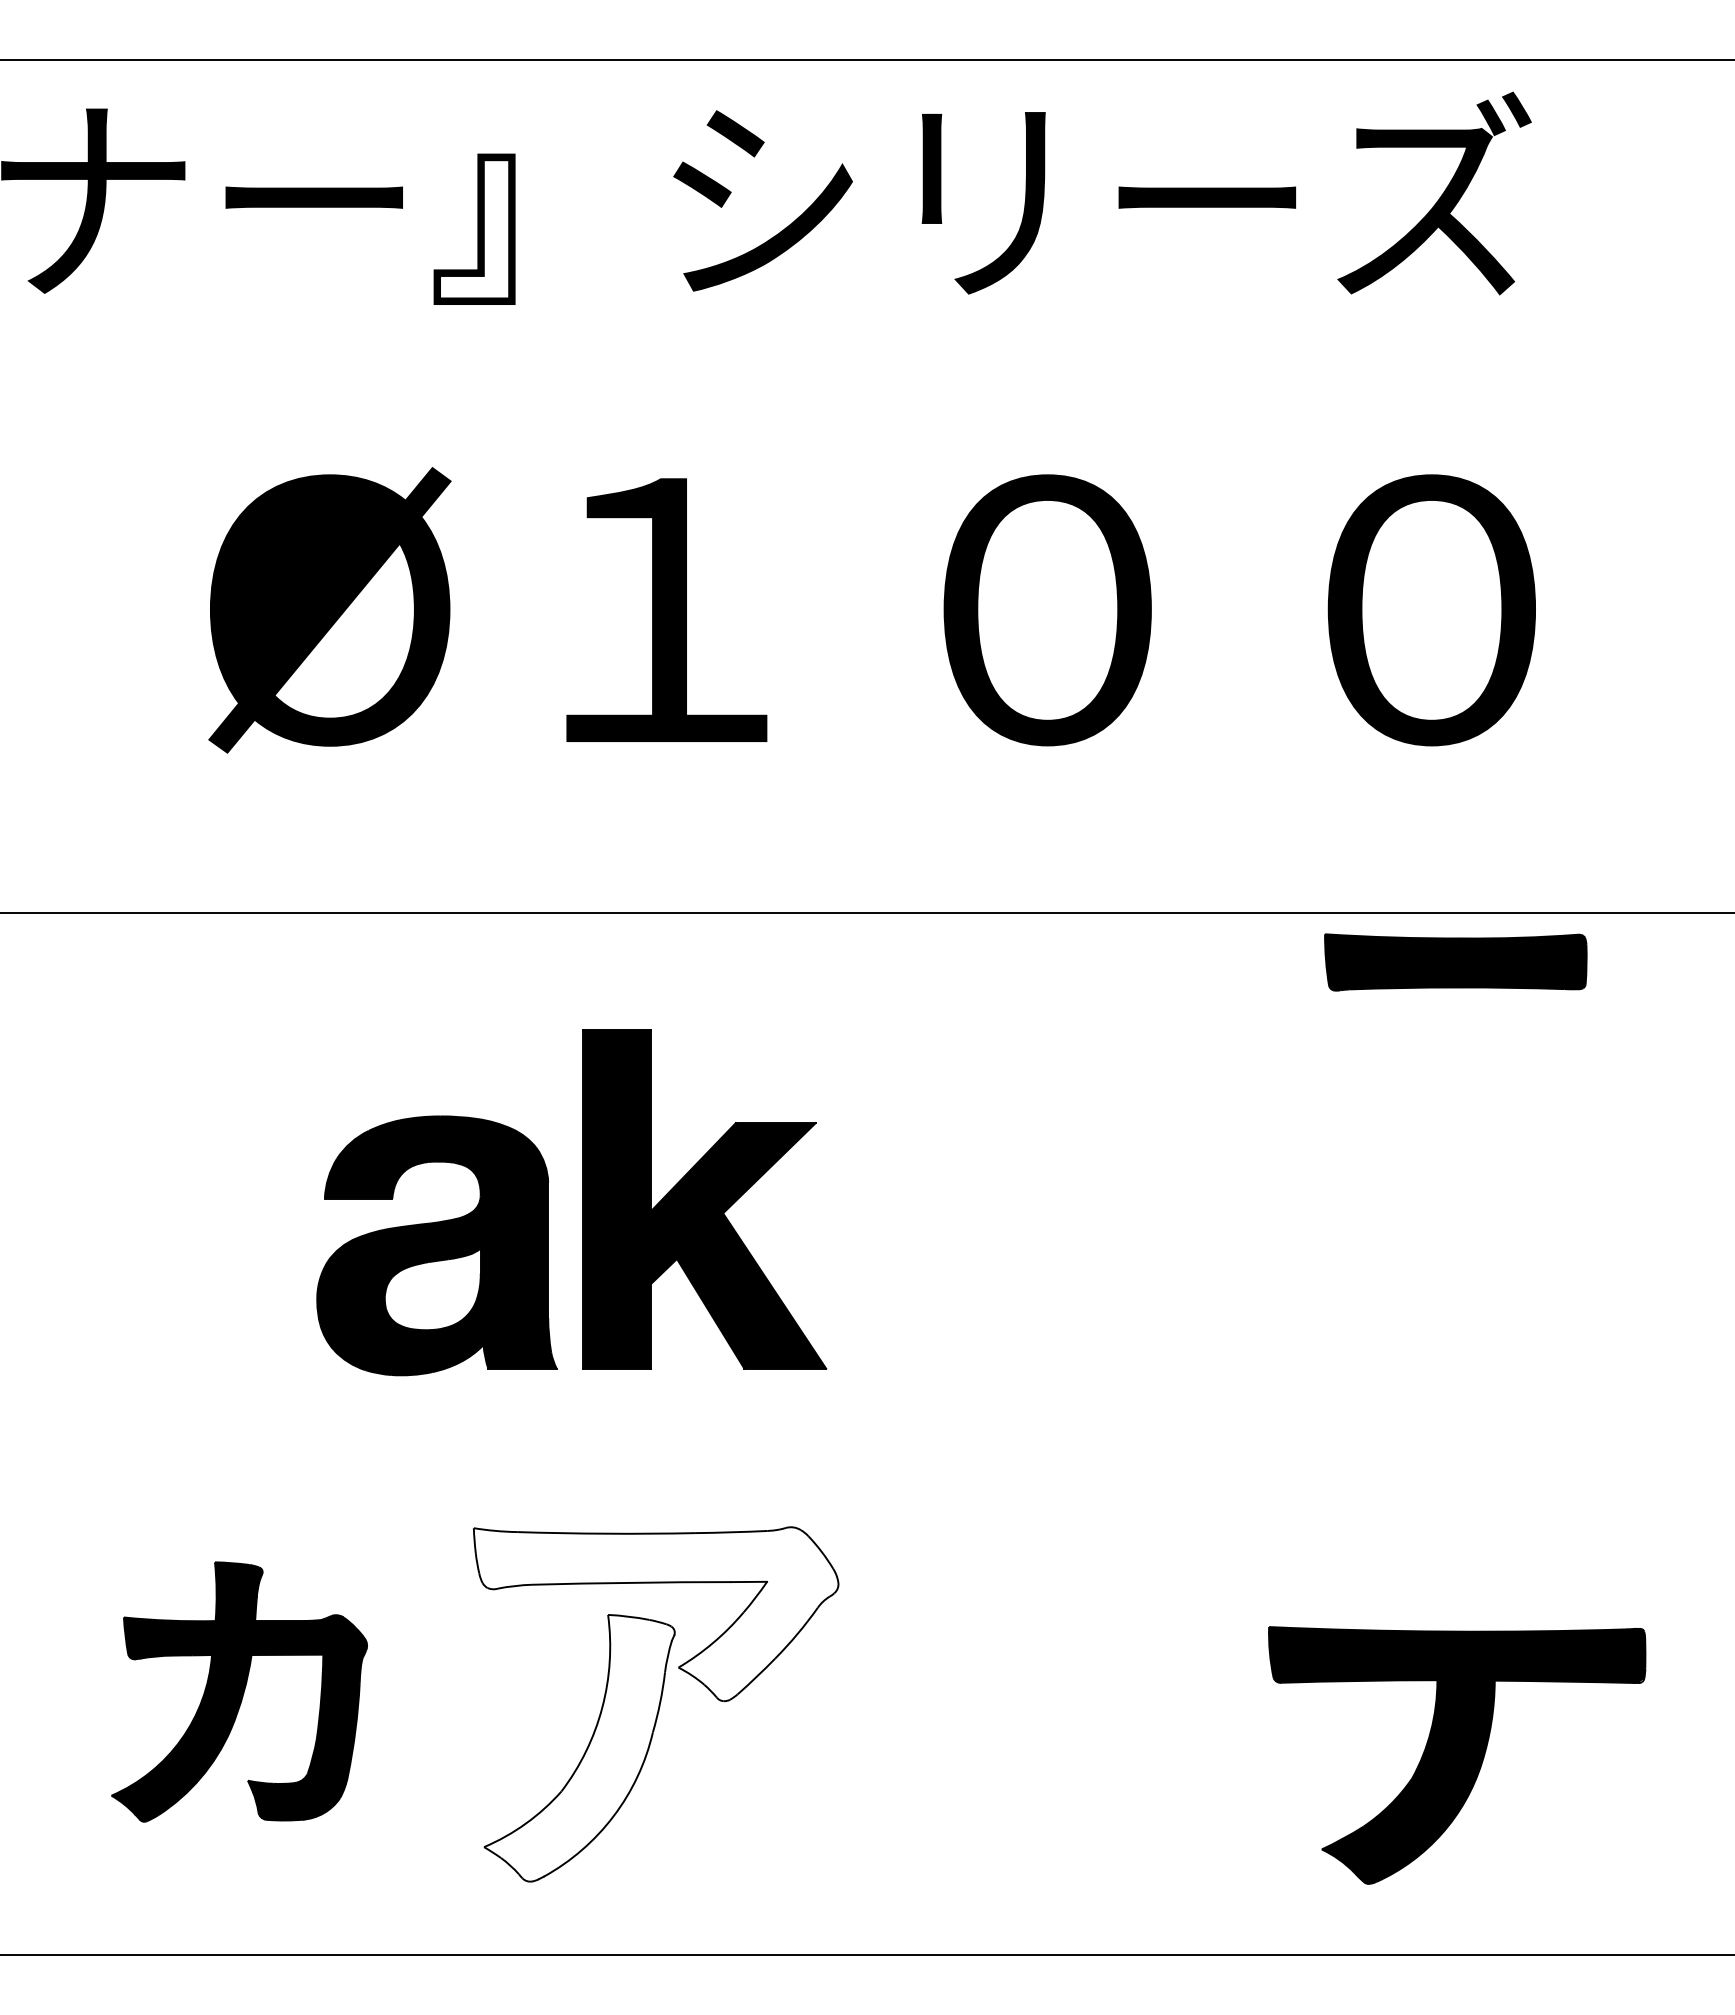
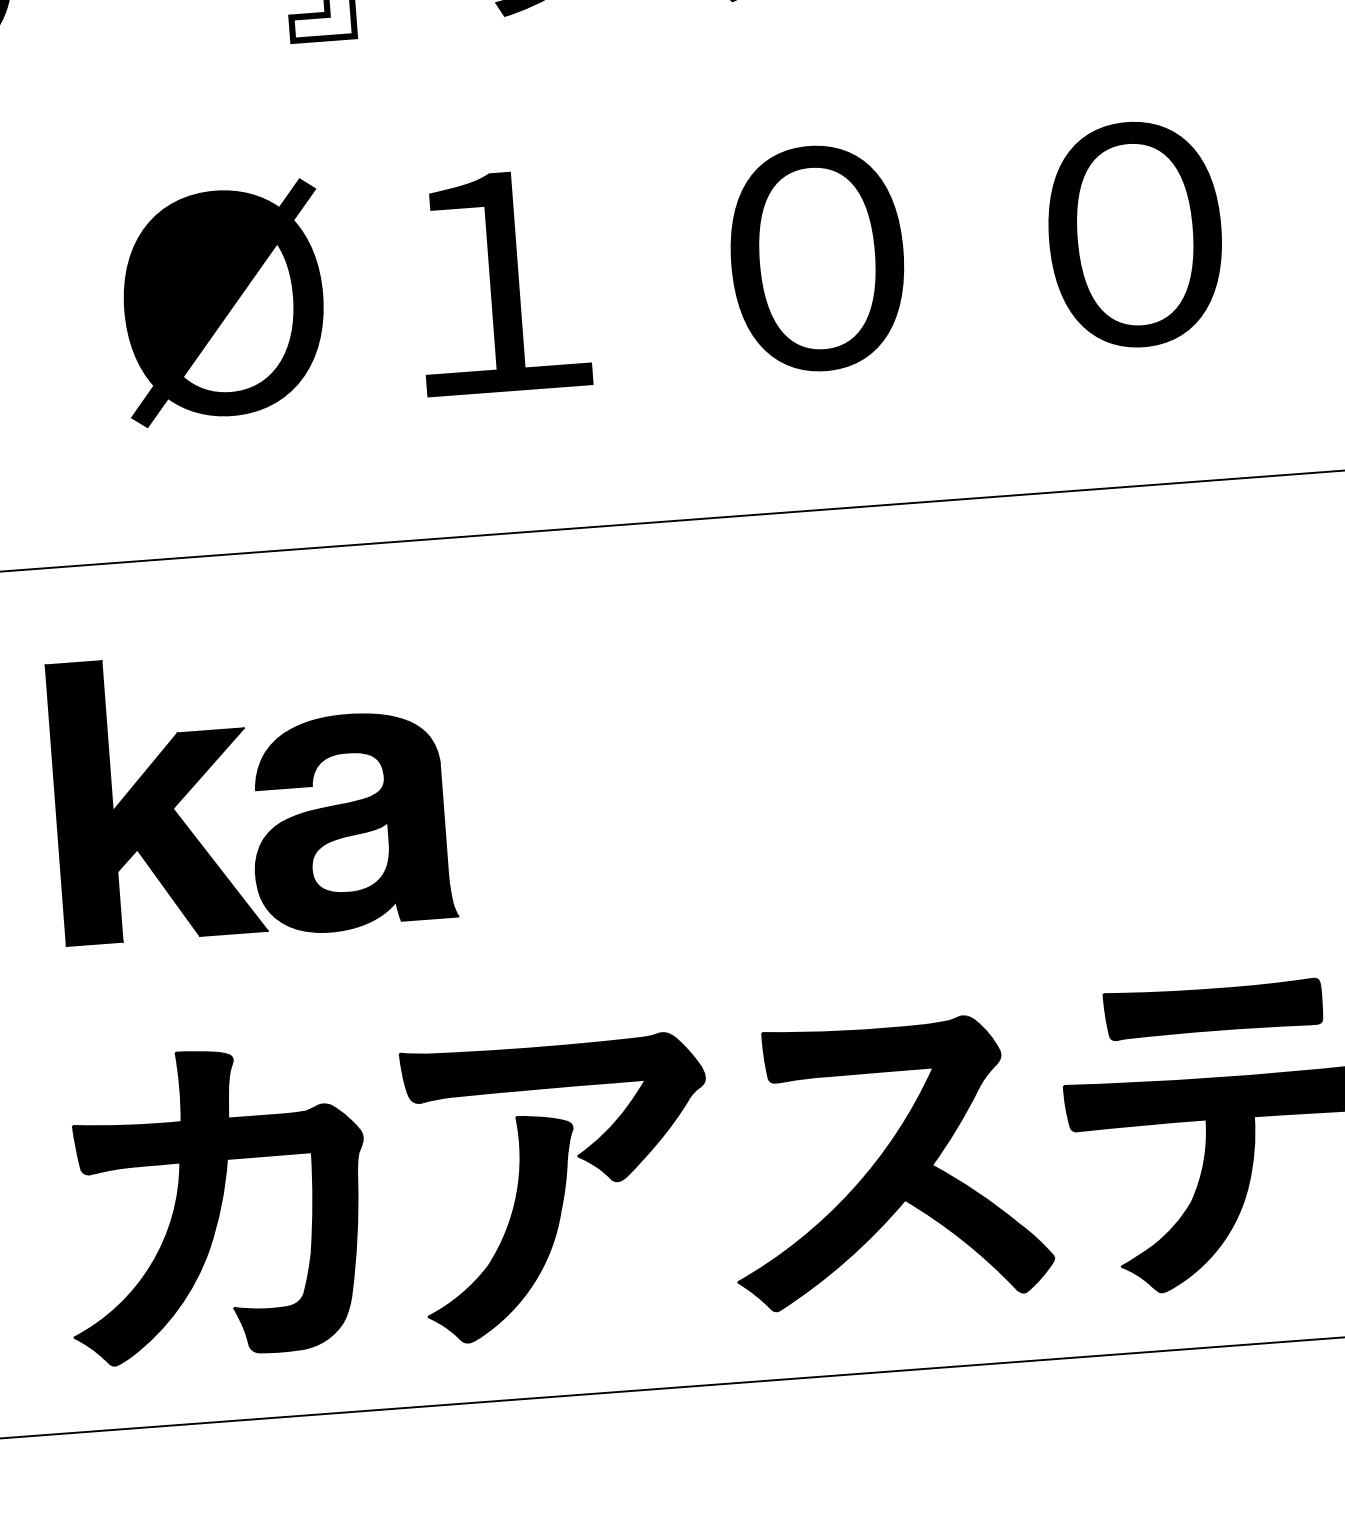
part: (1455, 962) -> (1213, 1009), moved
part: (704, 1199) -> (156, 798), moved
fill: (655, 1614) -> (555, 1113), added
part: (239, 1691) -> (215, 1203), size x1.43
part: (1050, 1702) -> (887, 1161), added
fill: (579, 1747) -> (500, 1228), added

